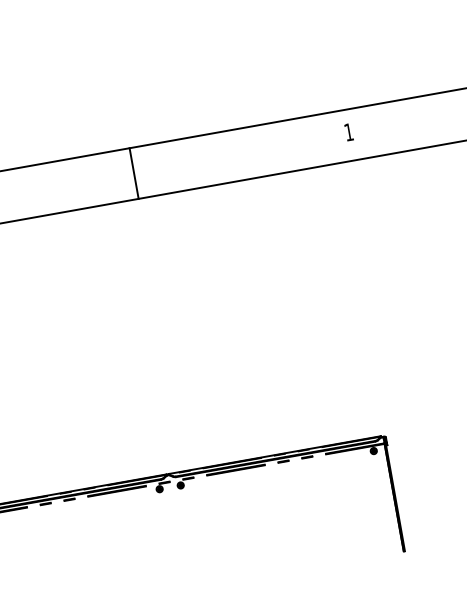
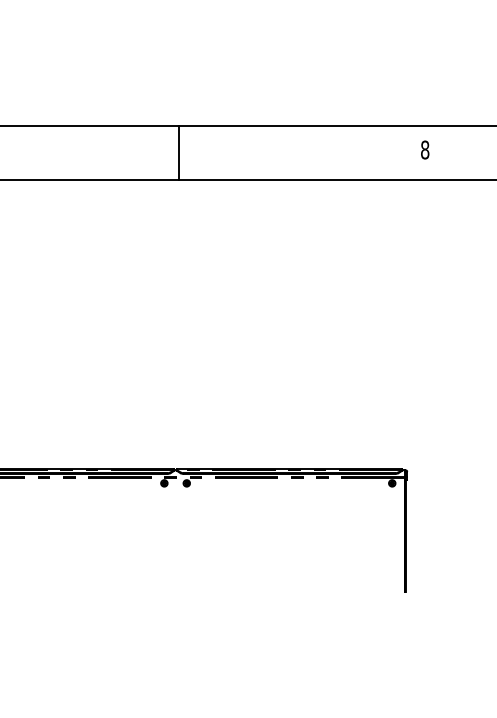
text: (349, 131) -> (425, 149), 1 -> 8
line: (134, 173) -> (179, 153), moved

